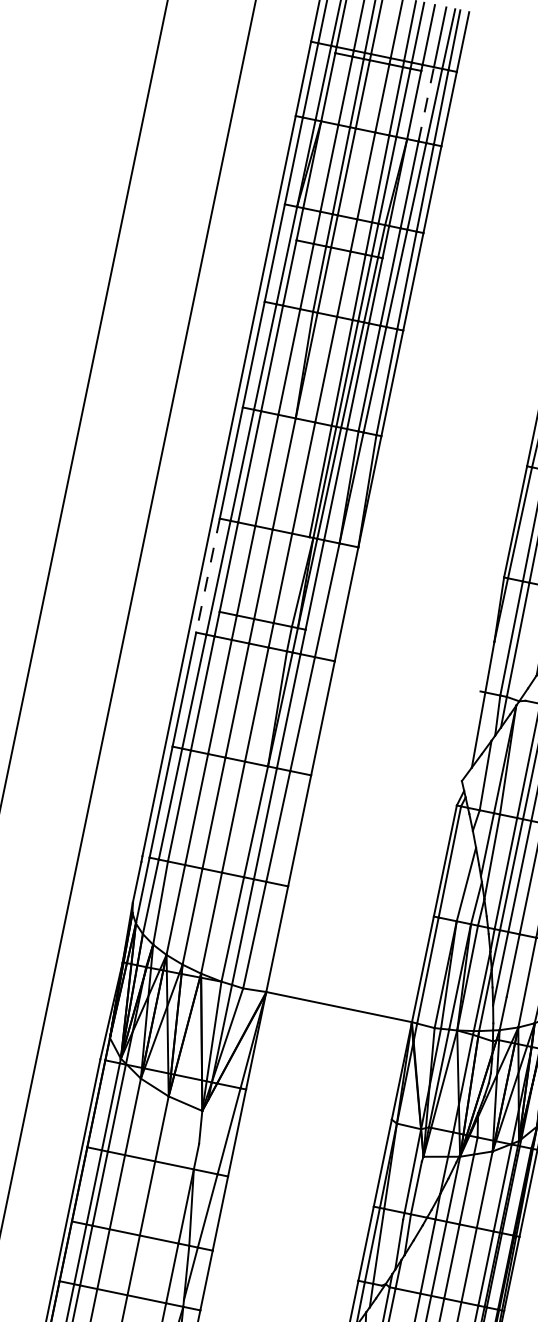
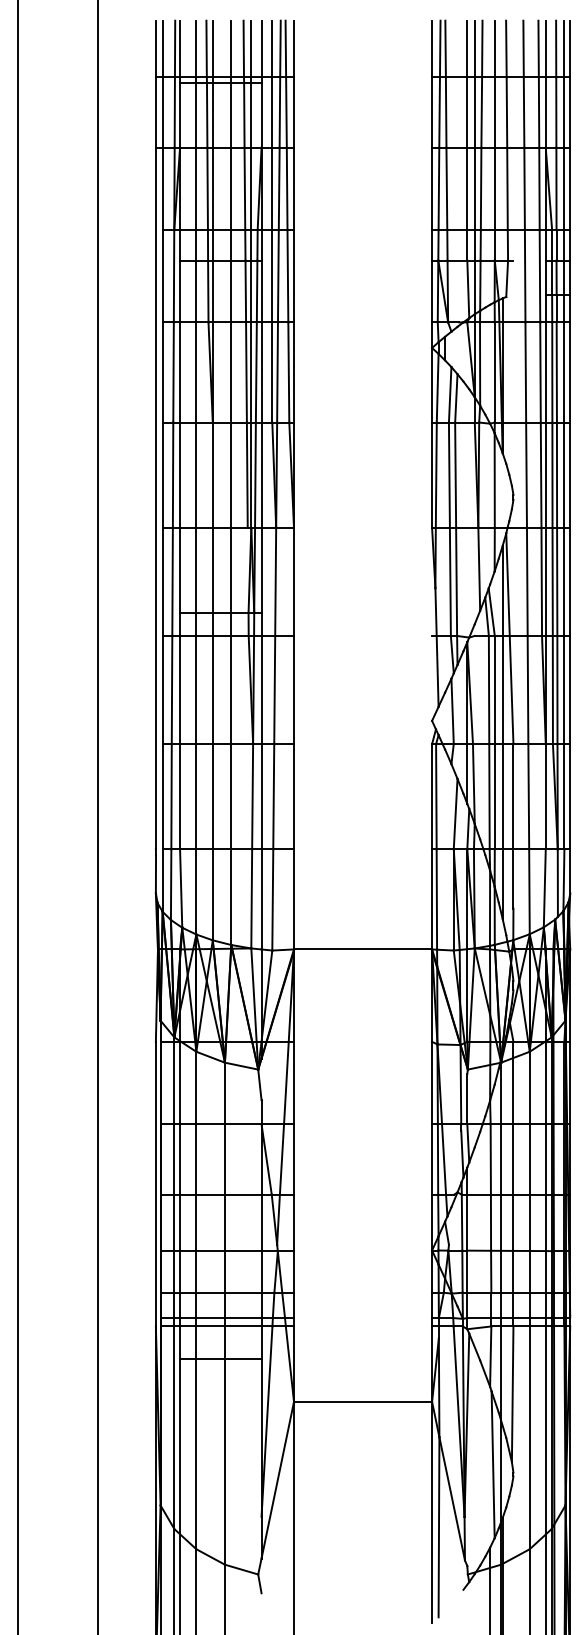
line: (426, 104) -> (272, 112), dashed -> solid
line: (207, 575) -> (162, 581), dashed -> solid

